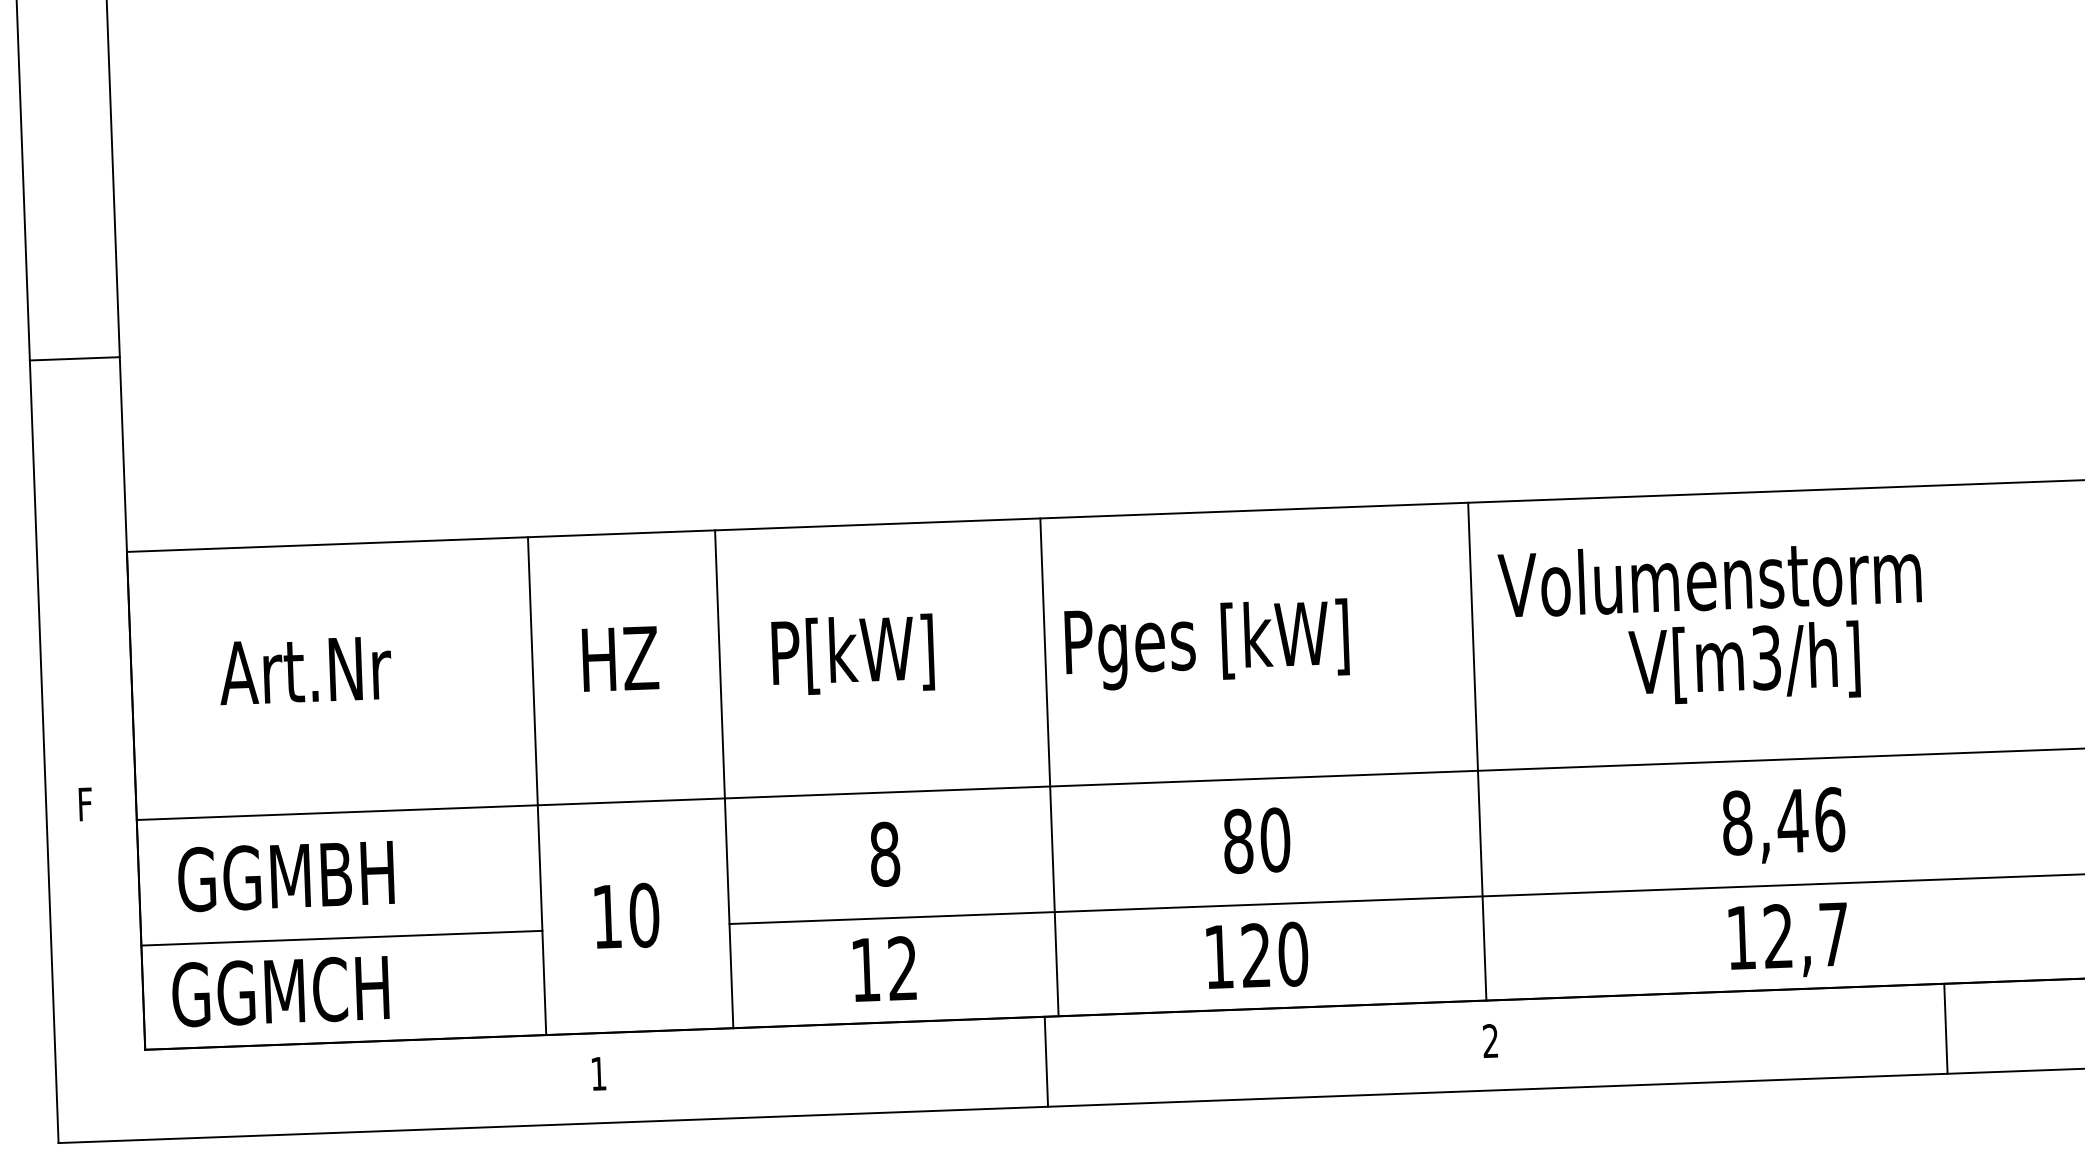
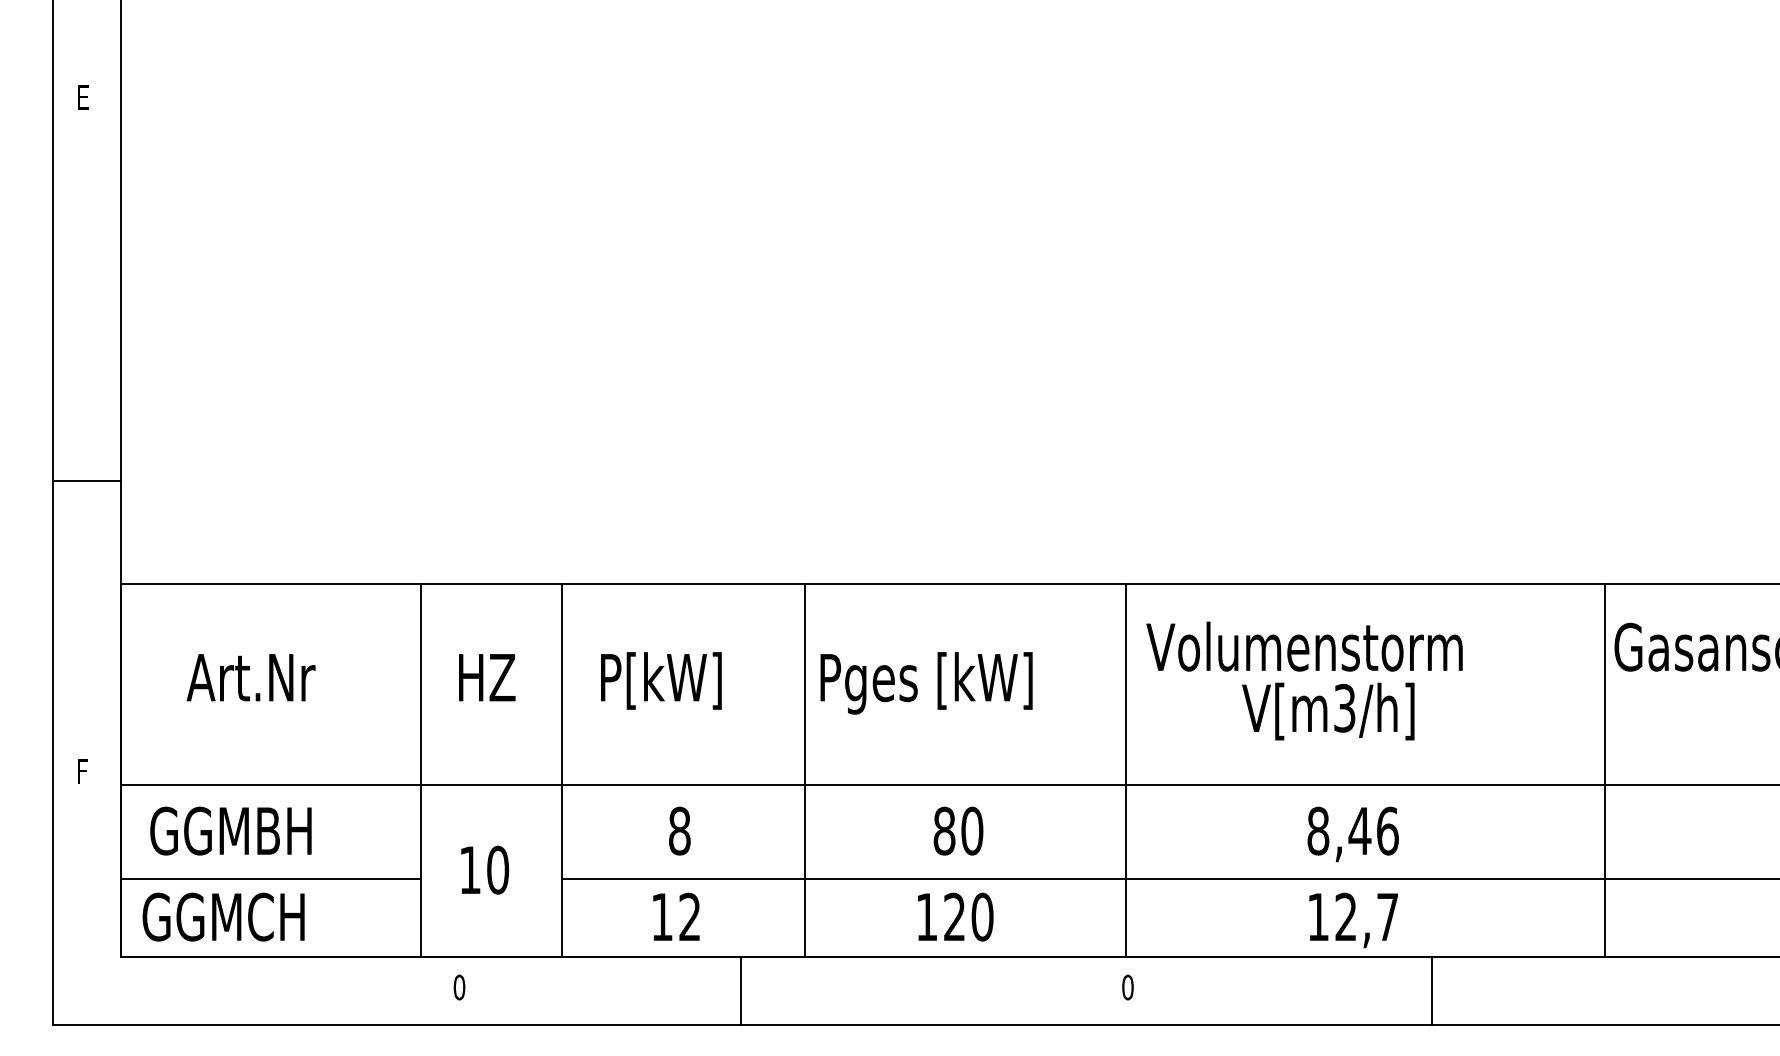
line: (74, 359) -> (86, 481), moved
line: (1945, 1028) -> (1431, 990), moved
text: (1490, 1041) -> (1127, 987), 2 -> 0
line: (1045, 1061) -> (740, 990), moved
text: (598, 1073) -> (459, 987), 1 -> 0

